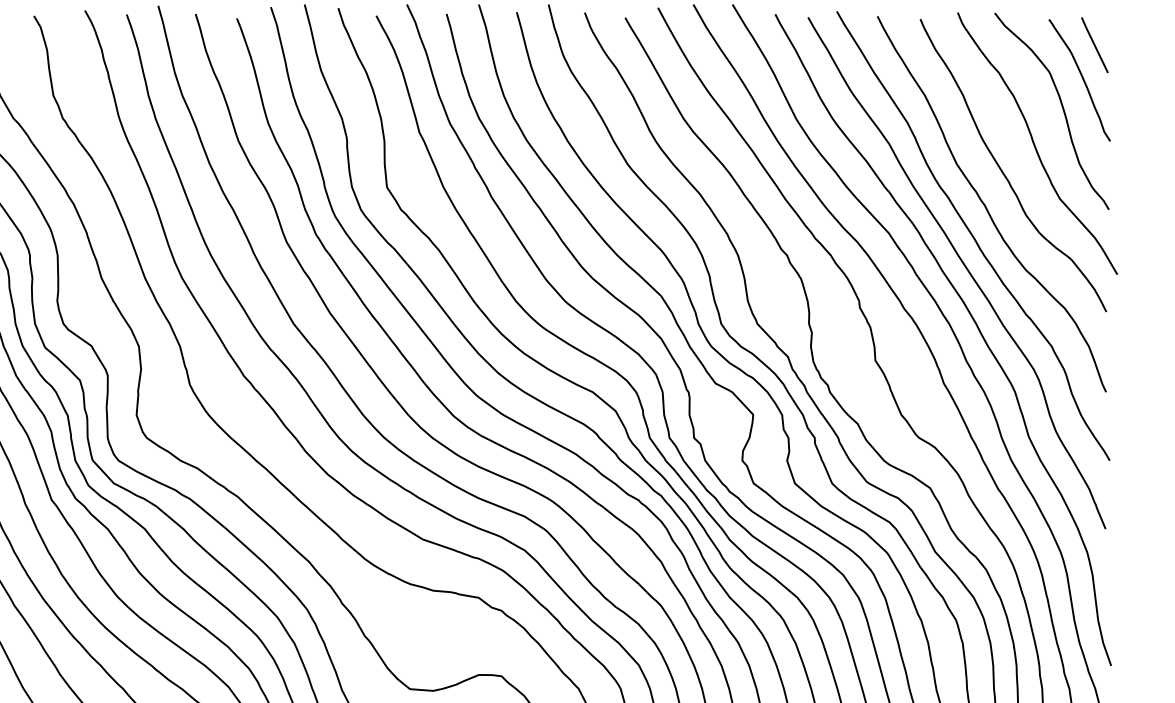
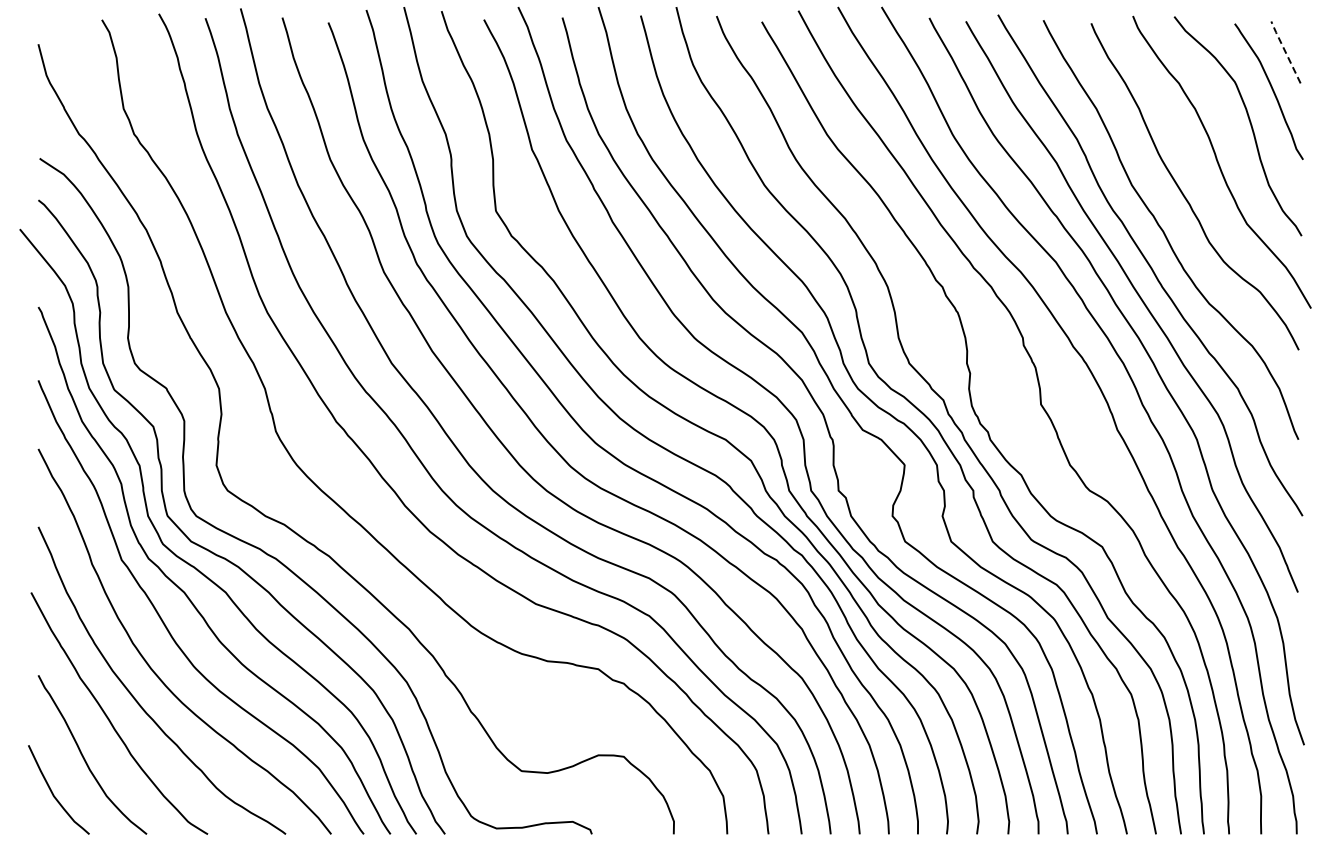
line: (1094, 44) -> (1285, 51), solid -> dashed

